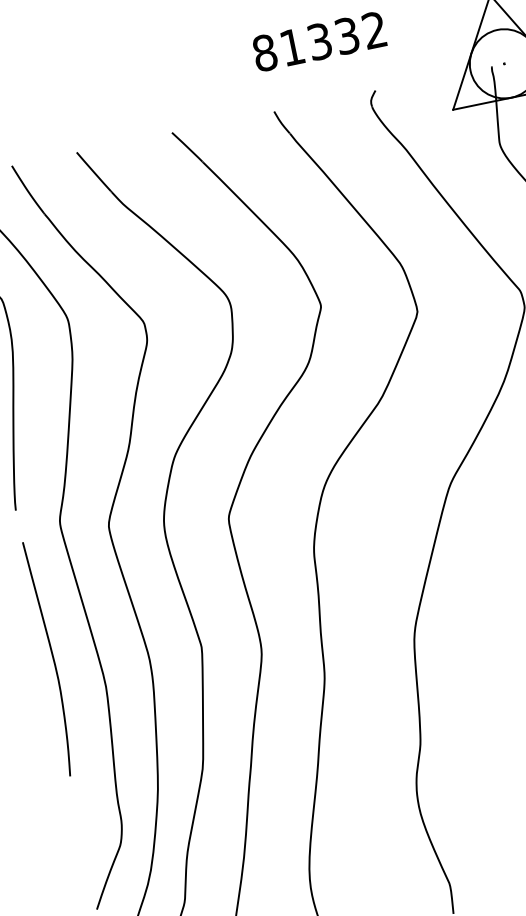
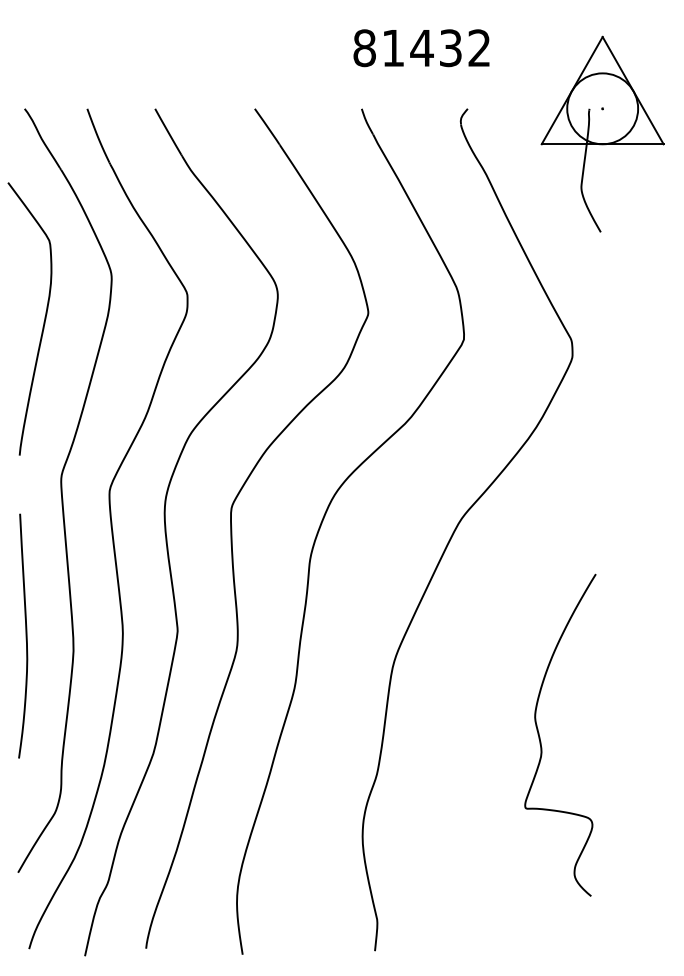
text: (319, 42) -> (421, 48), 81332 -> 81432
curve: (52, 657) -> (25, 635), moved

